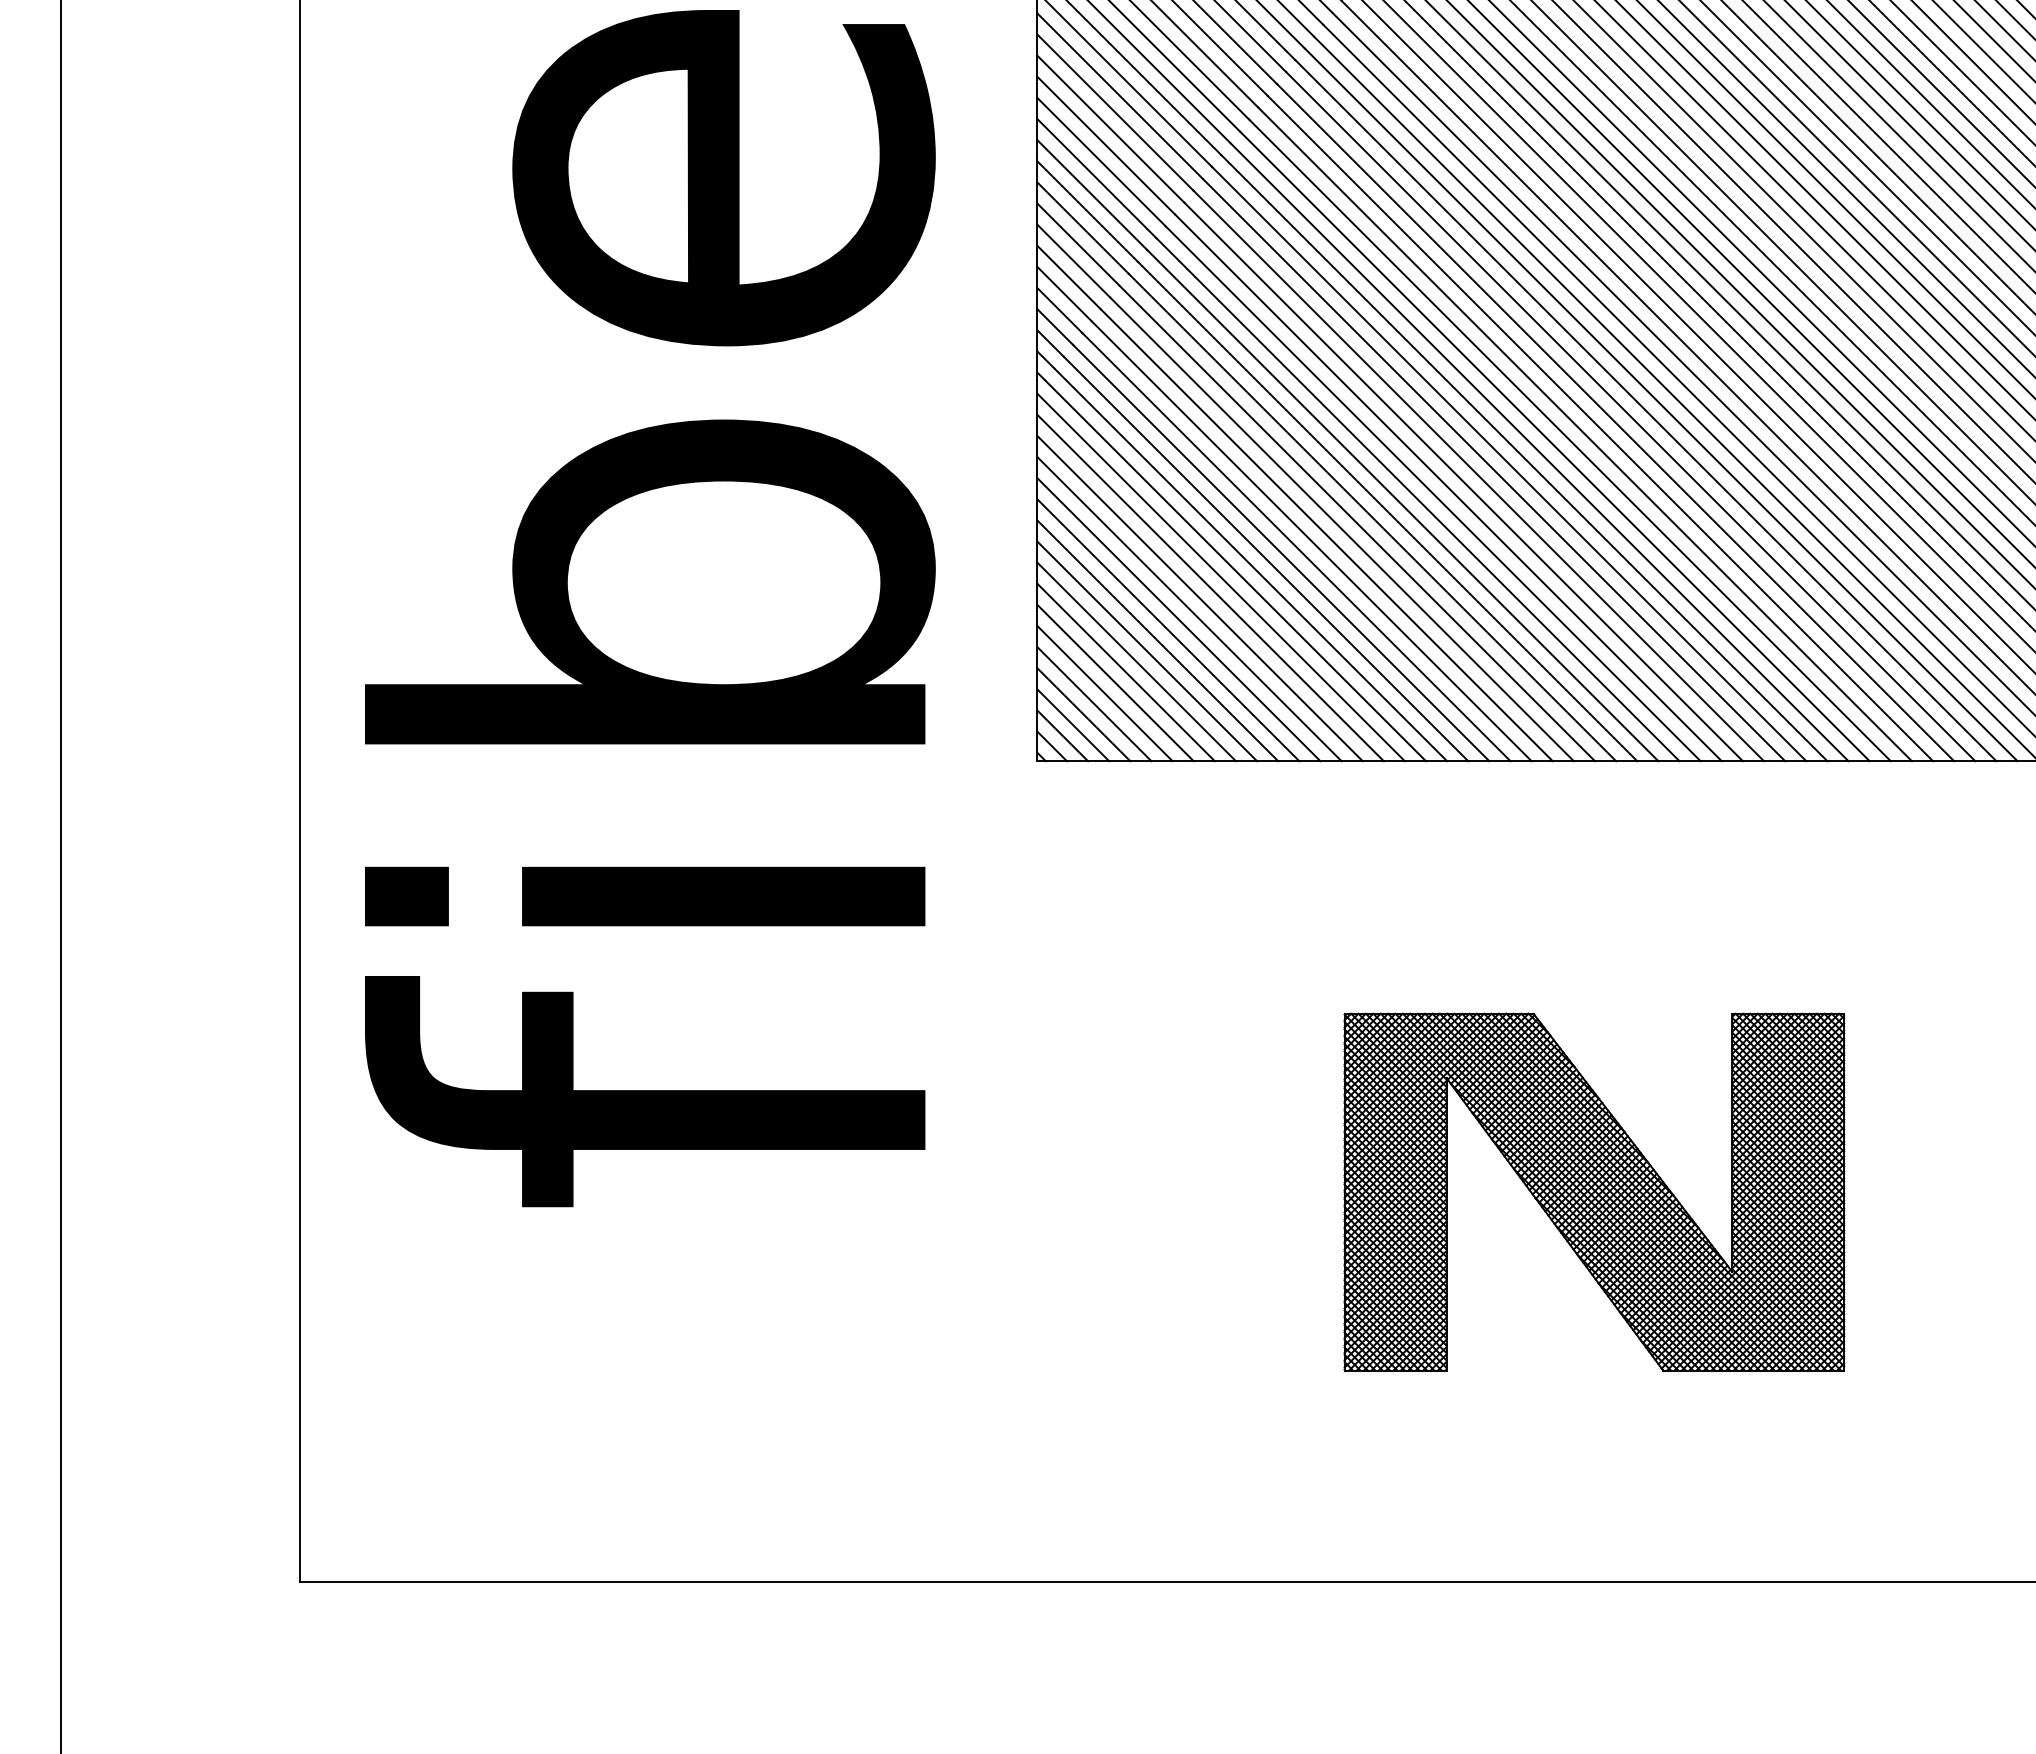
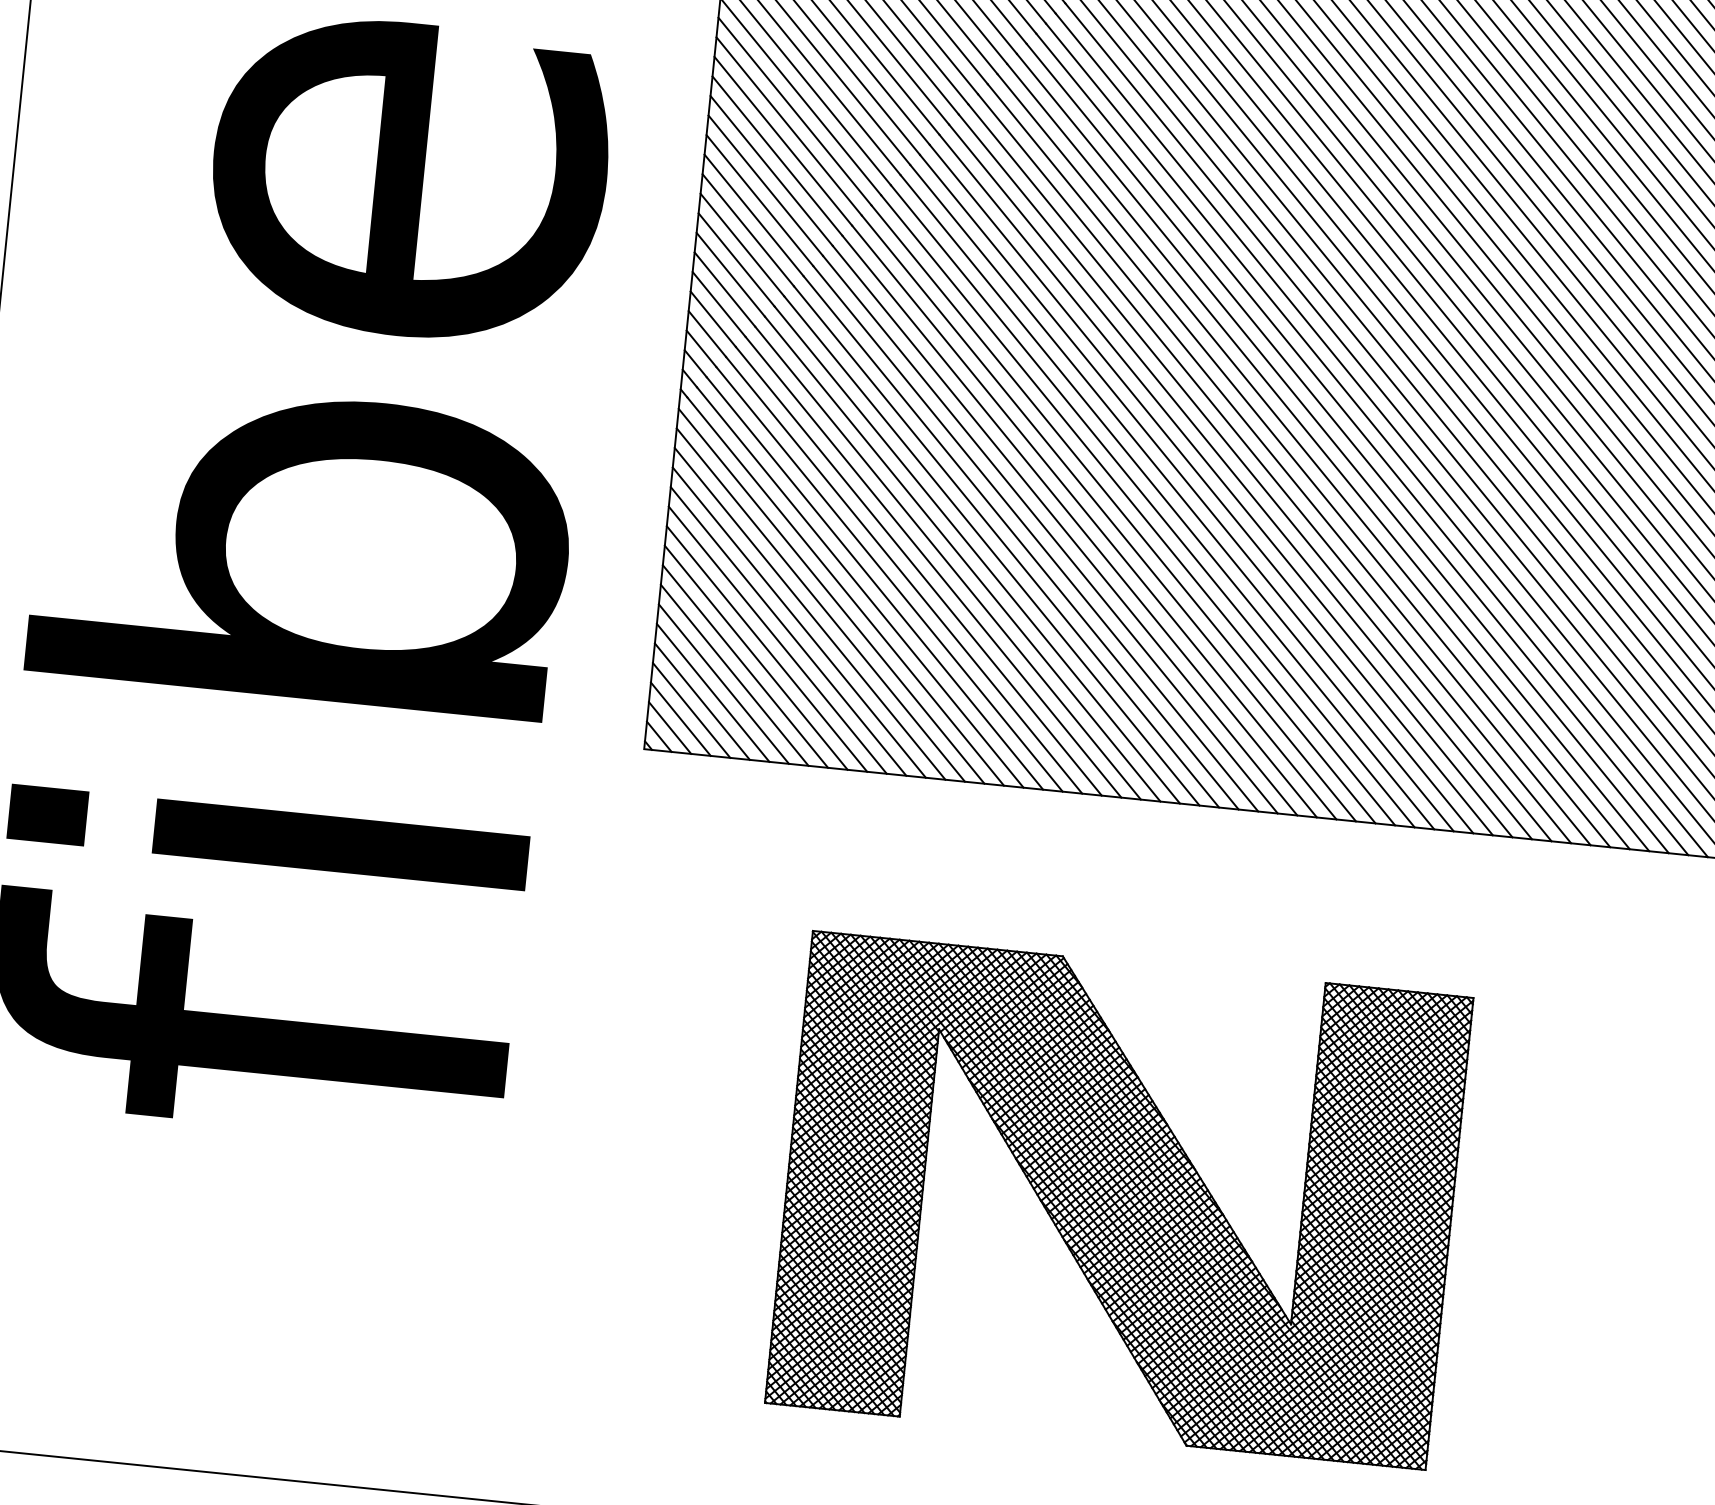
part: (1594, 1192) -> (1119, 1200), size x1.43

